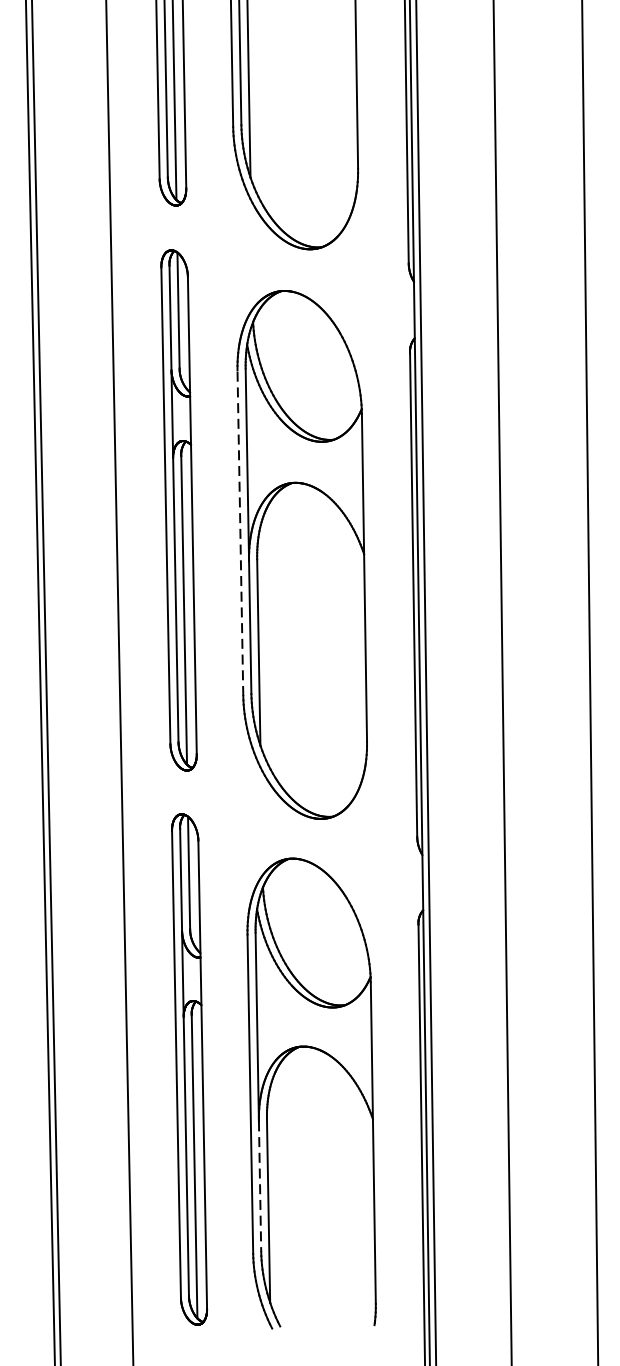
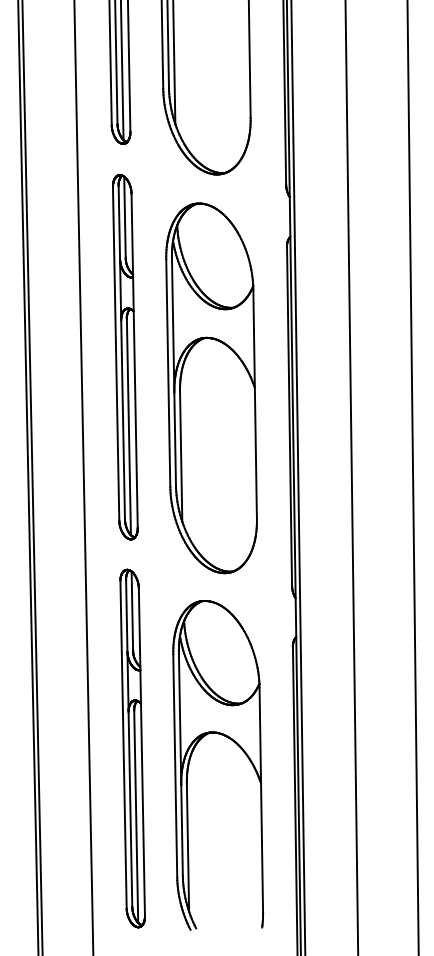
line: (240, 533) -> (168, 373), dashed -> solid
line: (260, 1186) -> (182, 830), dashed -> solid

